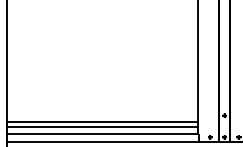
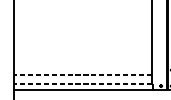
line: (102, 121) -> (83, 74), solid -> dashed
line: (101, 127) -> (82, 79), removed
line: (102, 134) -> (83, 84), solid -> dashed

